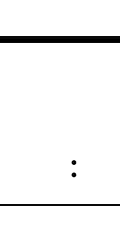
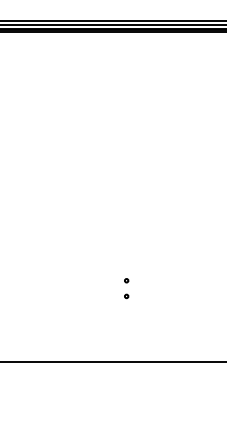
part: (73, 167) -> (125, 286), size x0.62

